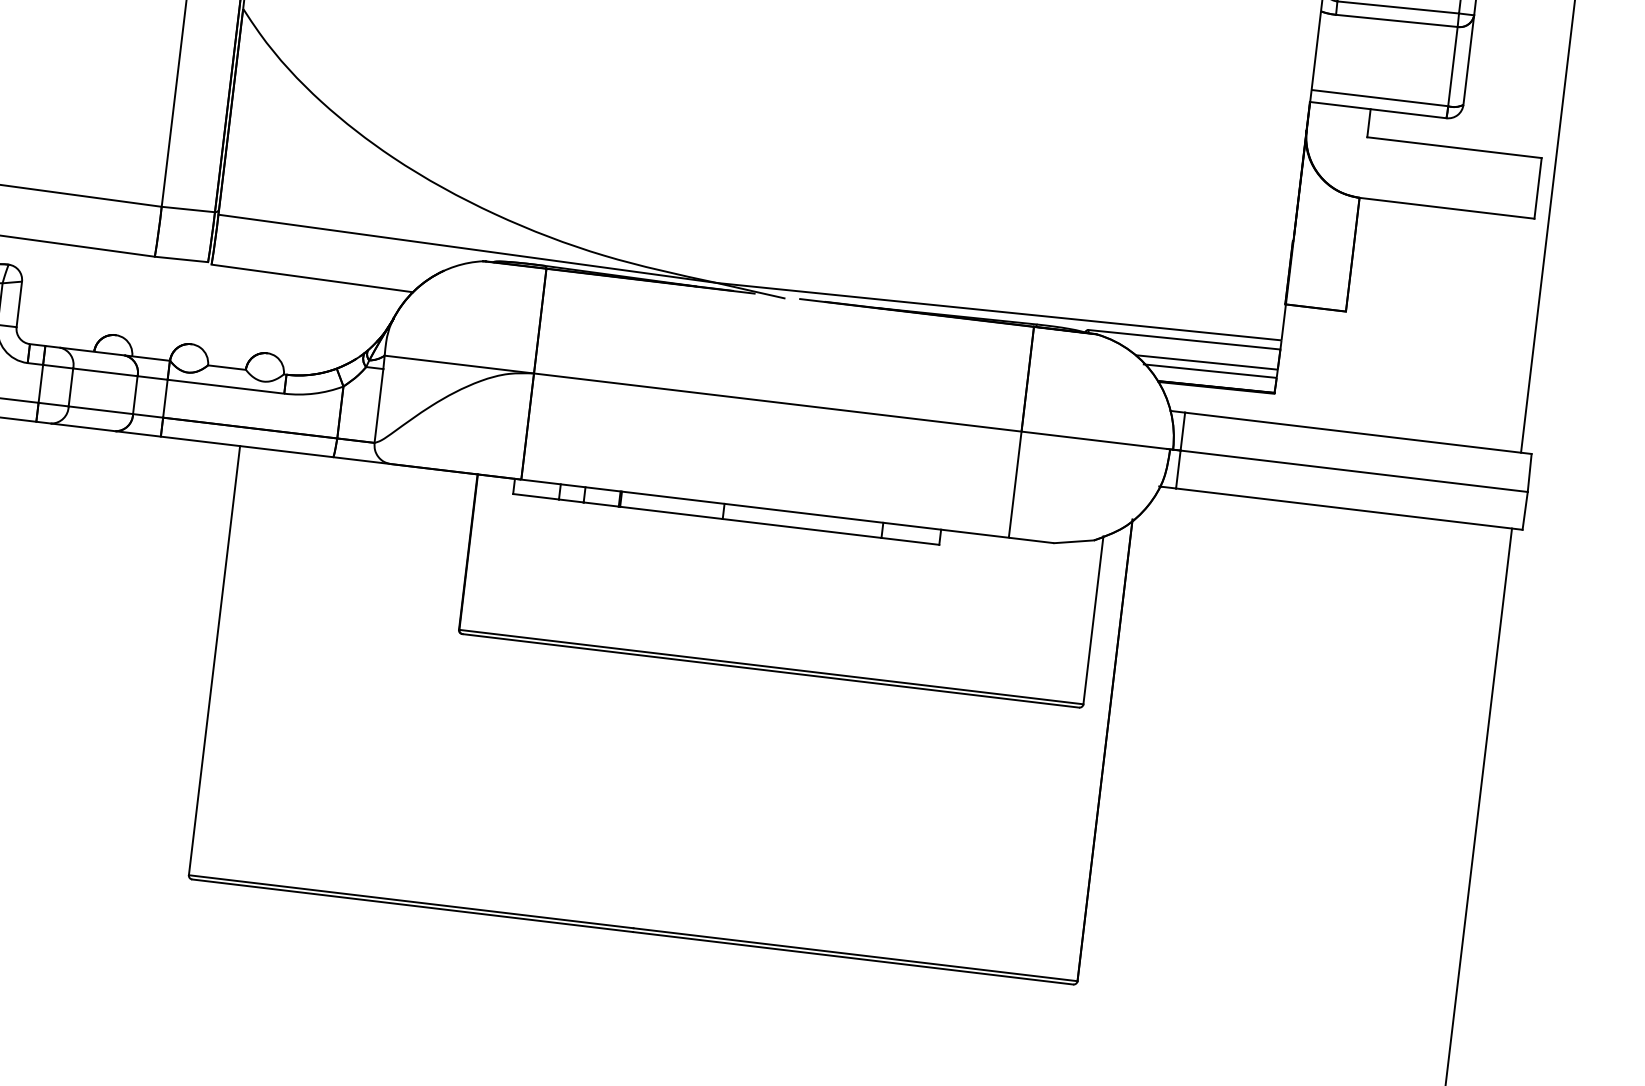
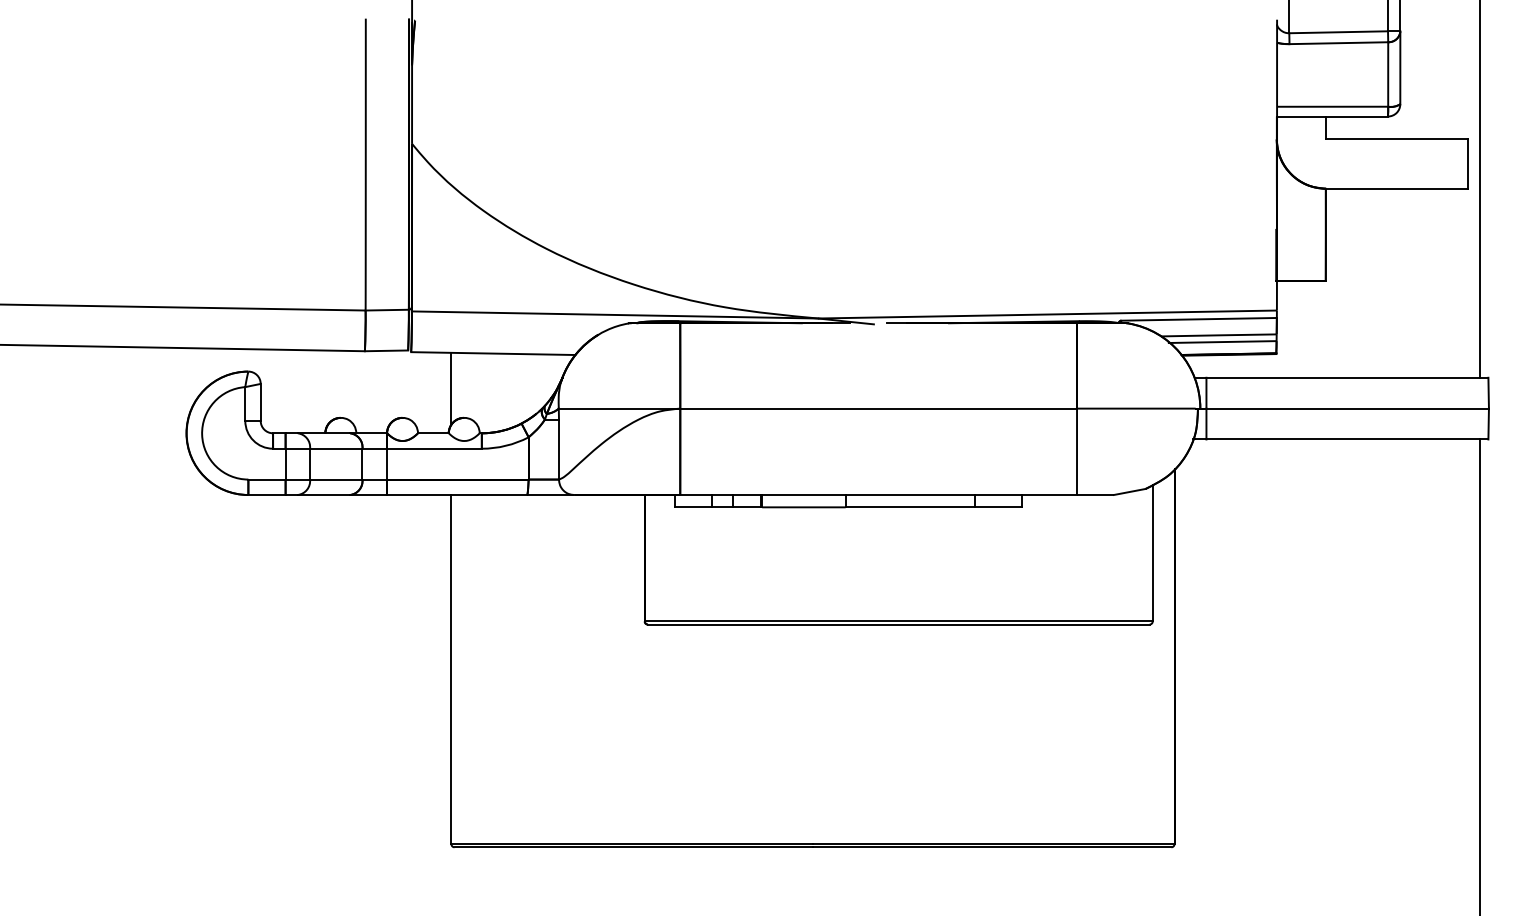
line: (255, 315) -> (451, 388), added

